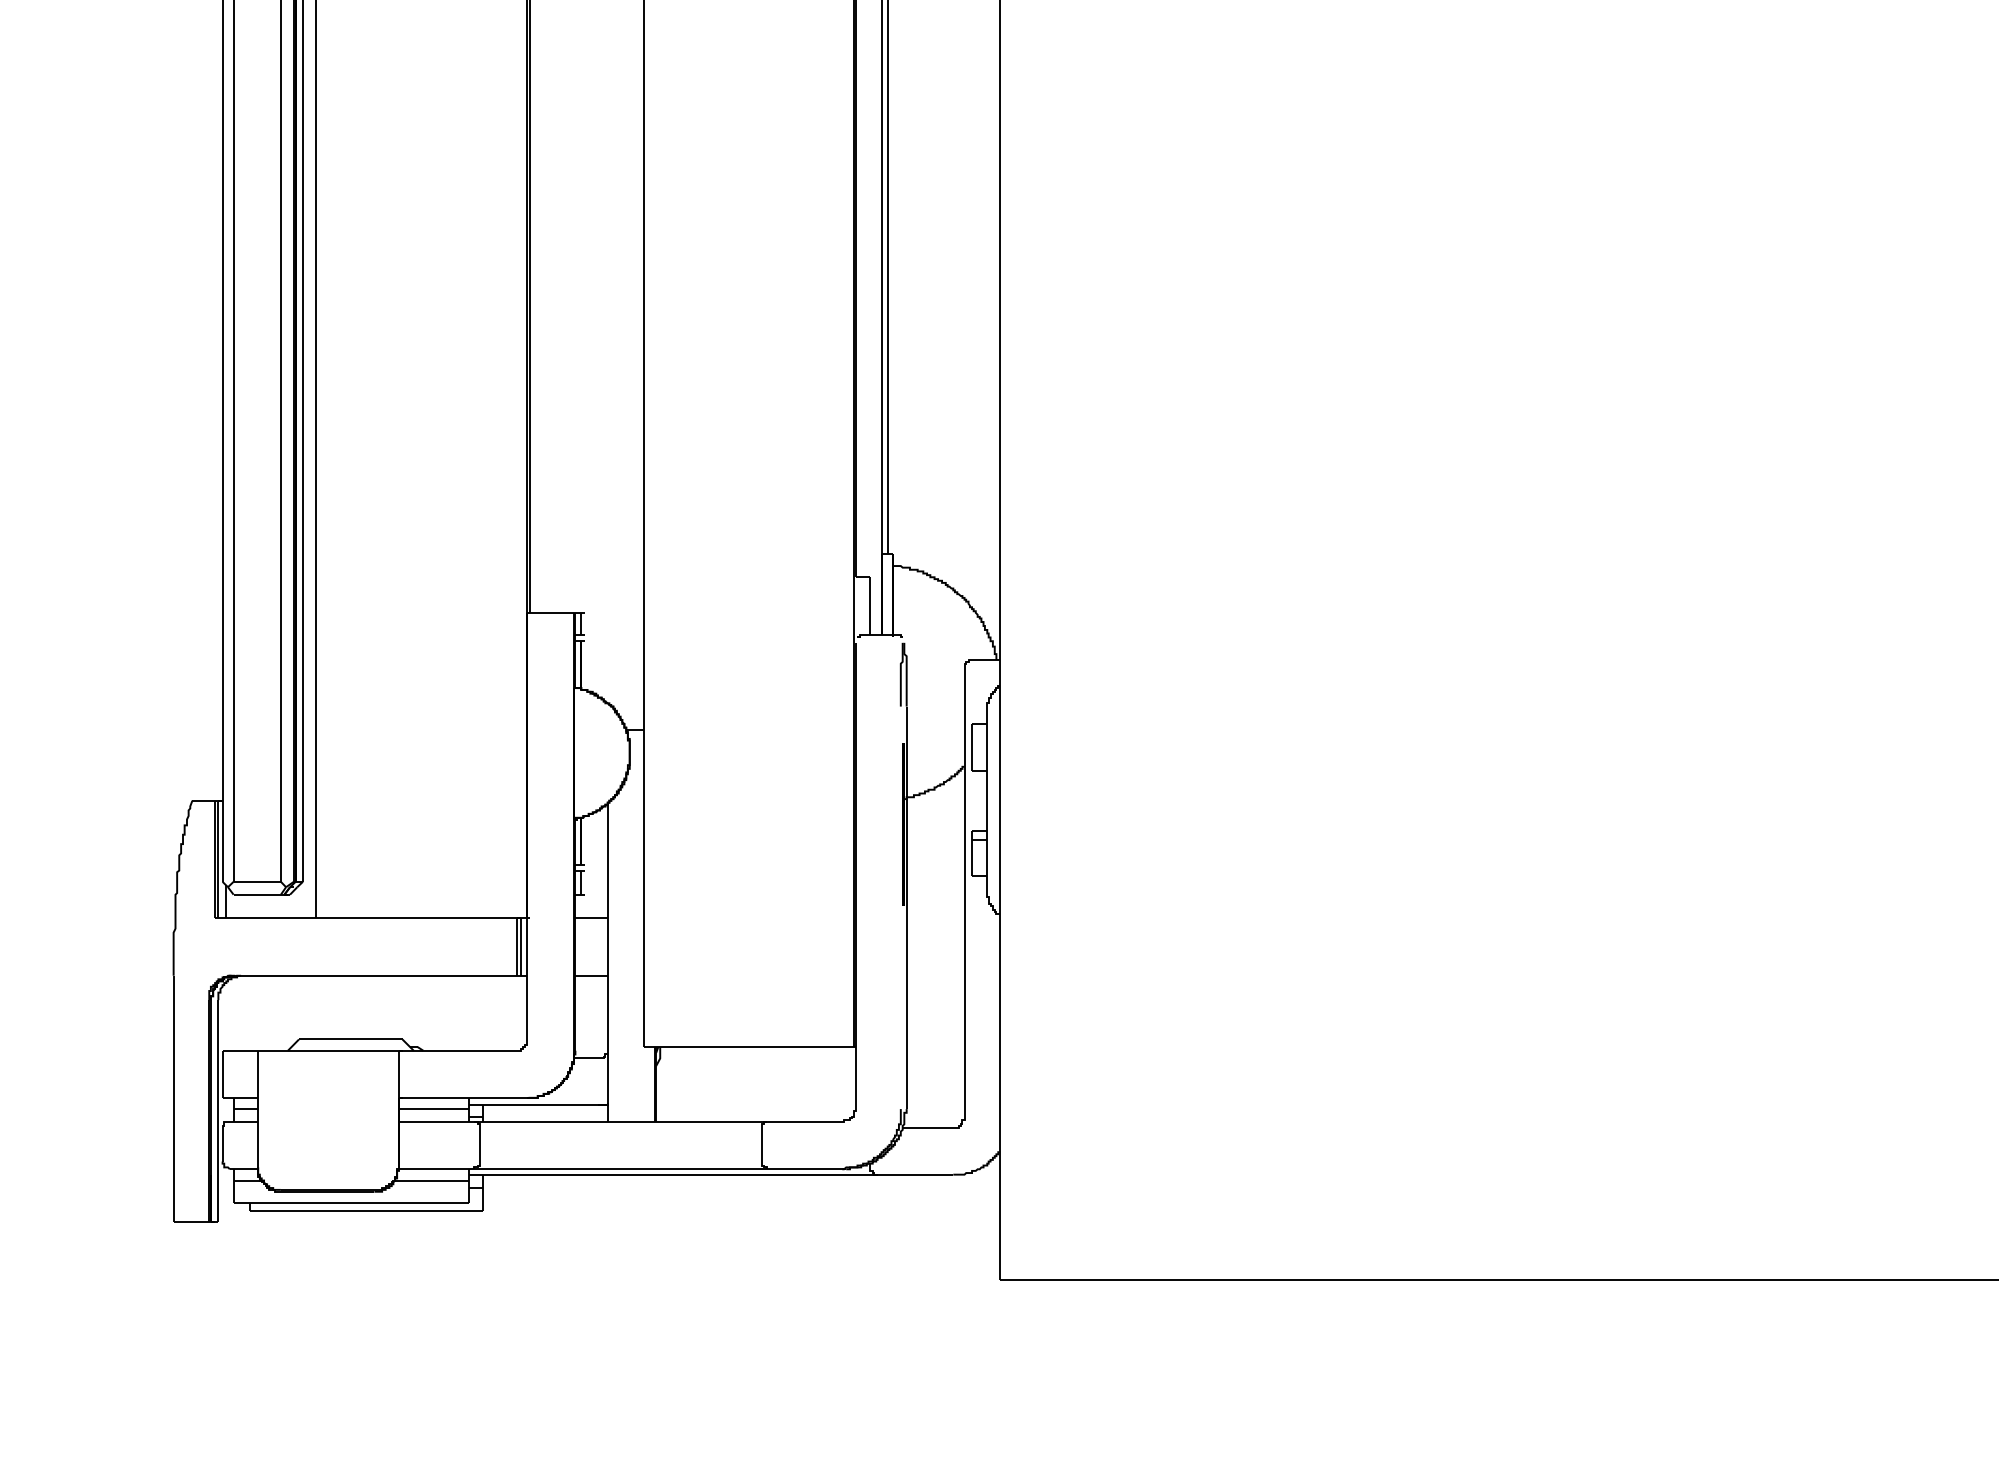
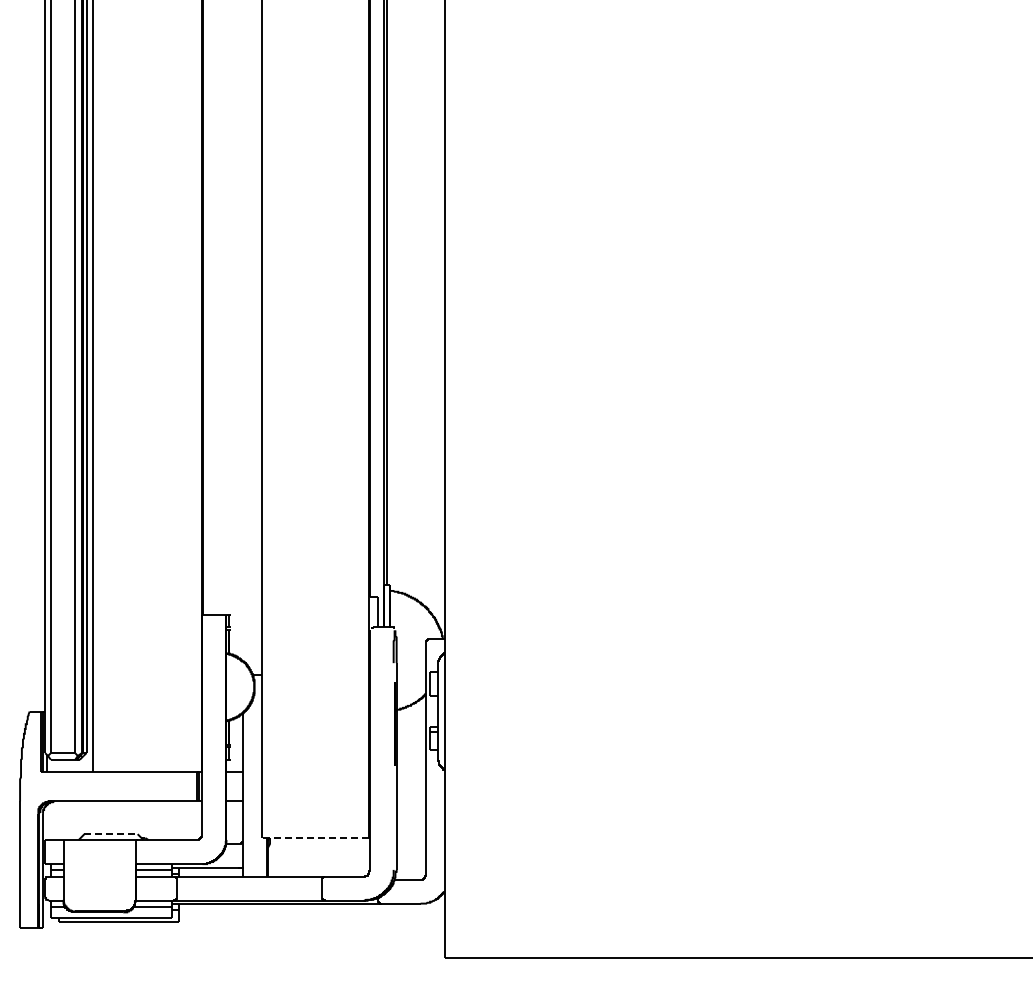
line: (351, 1040) -> (111, 834), solid -> dashed
line: (748, 1047) -> (315, 838), solid -> dashed

